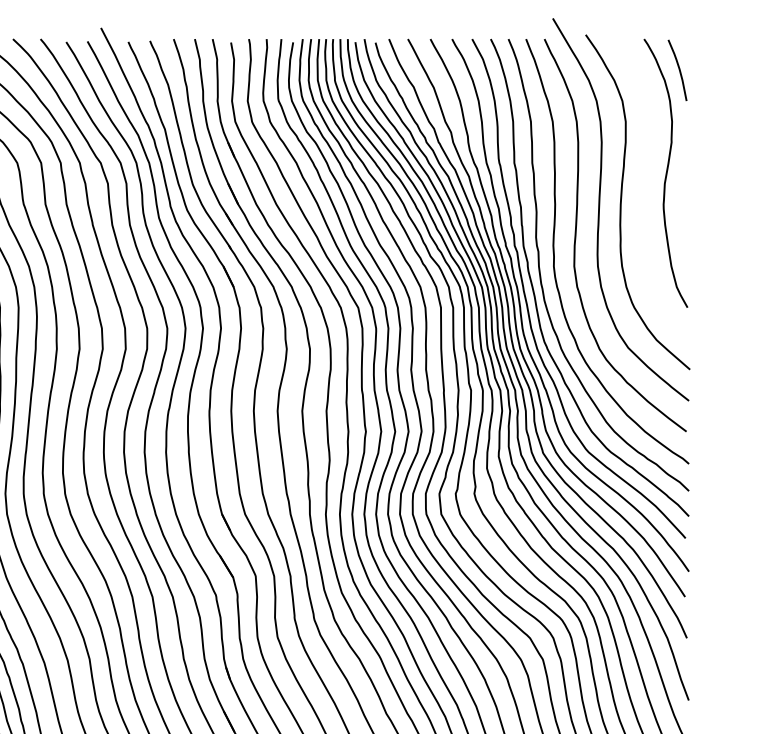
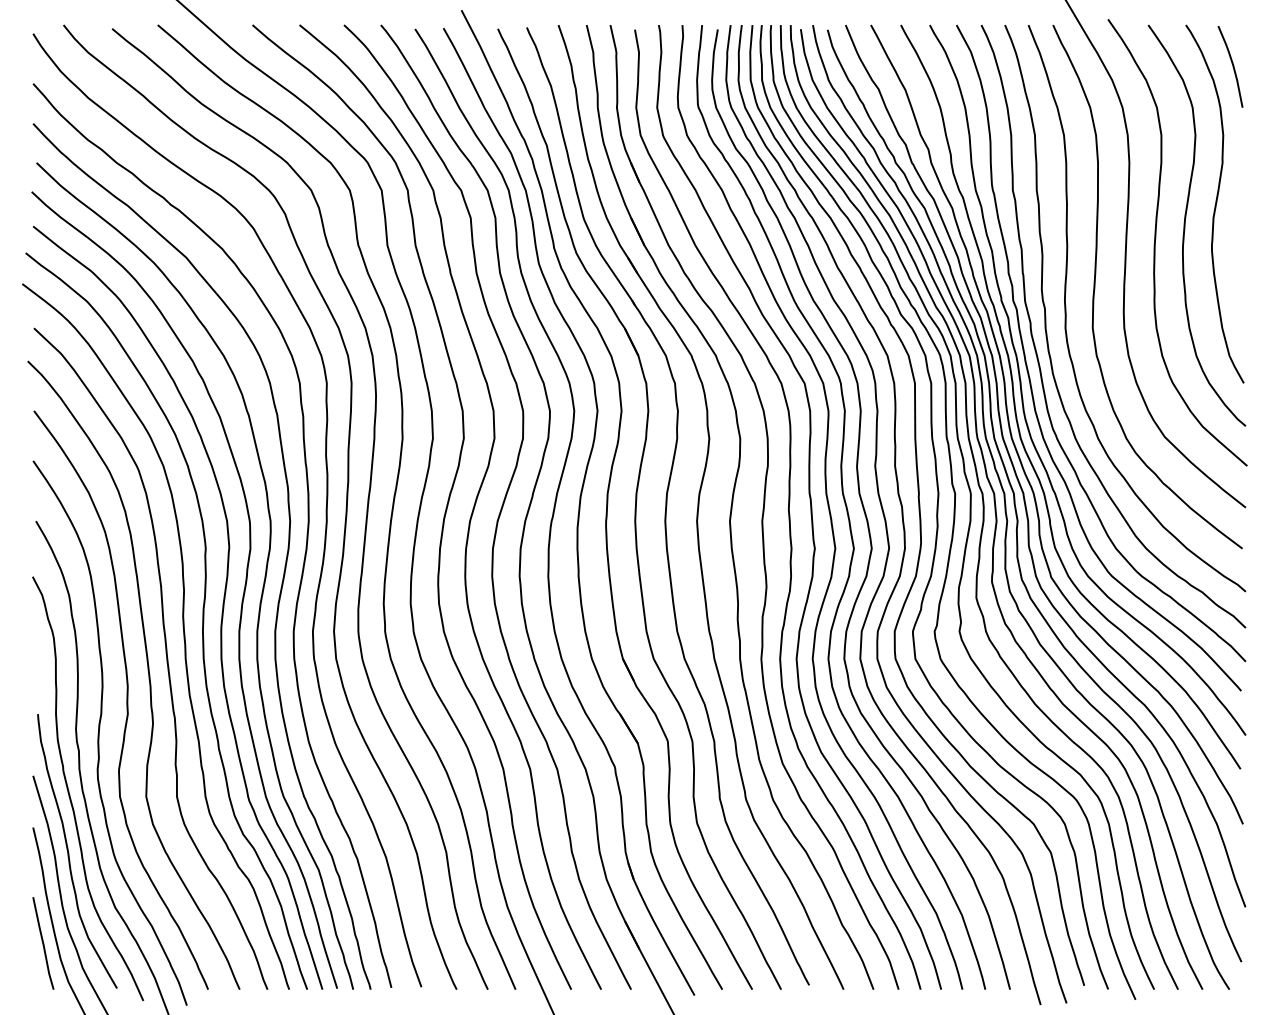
curve: (643, 189) -> (1185, 225), added

